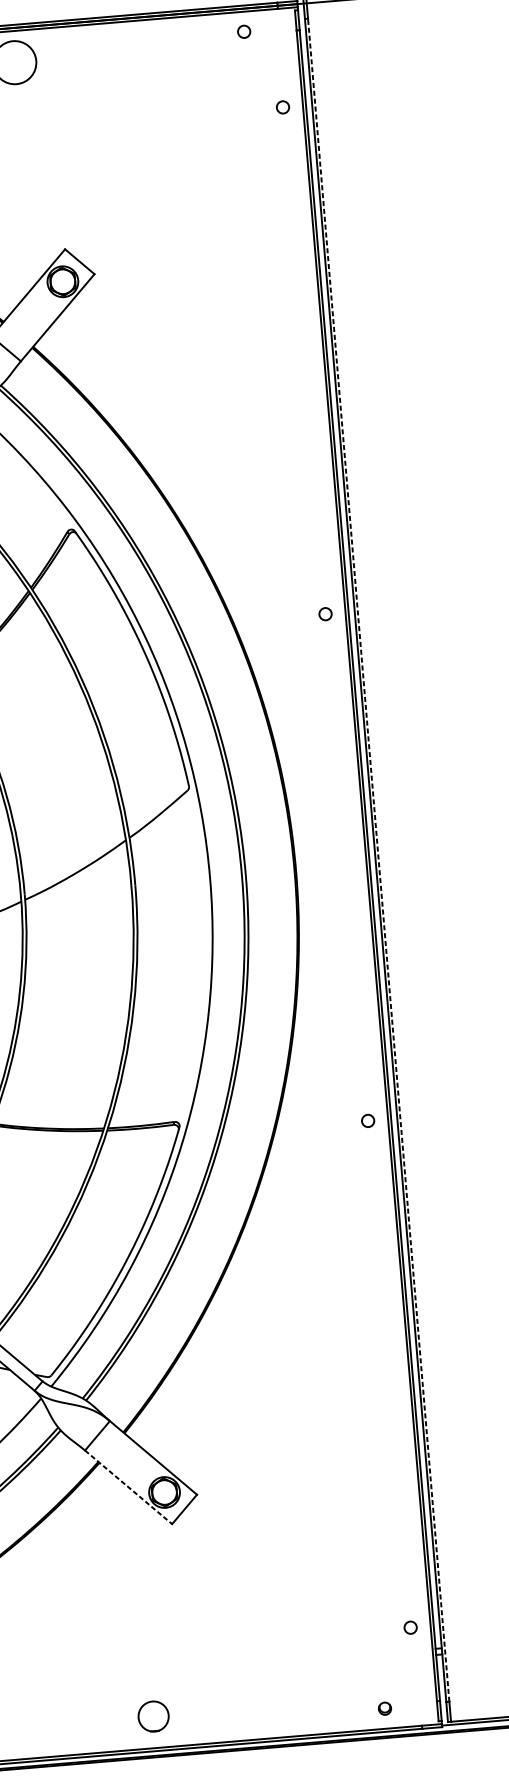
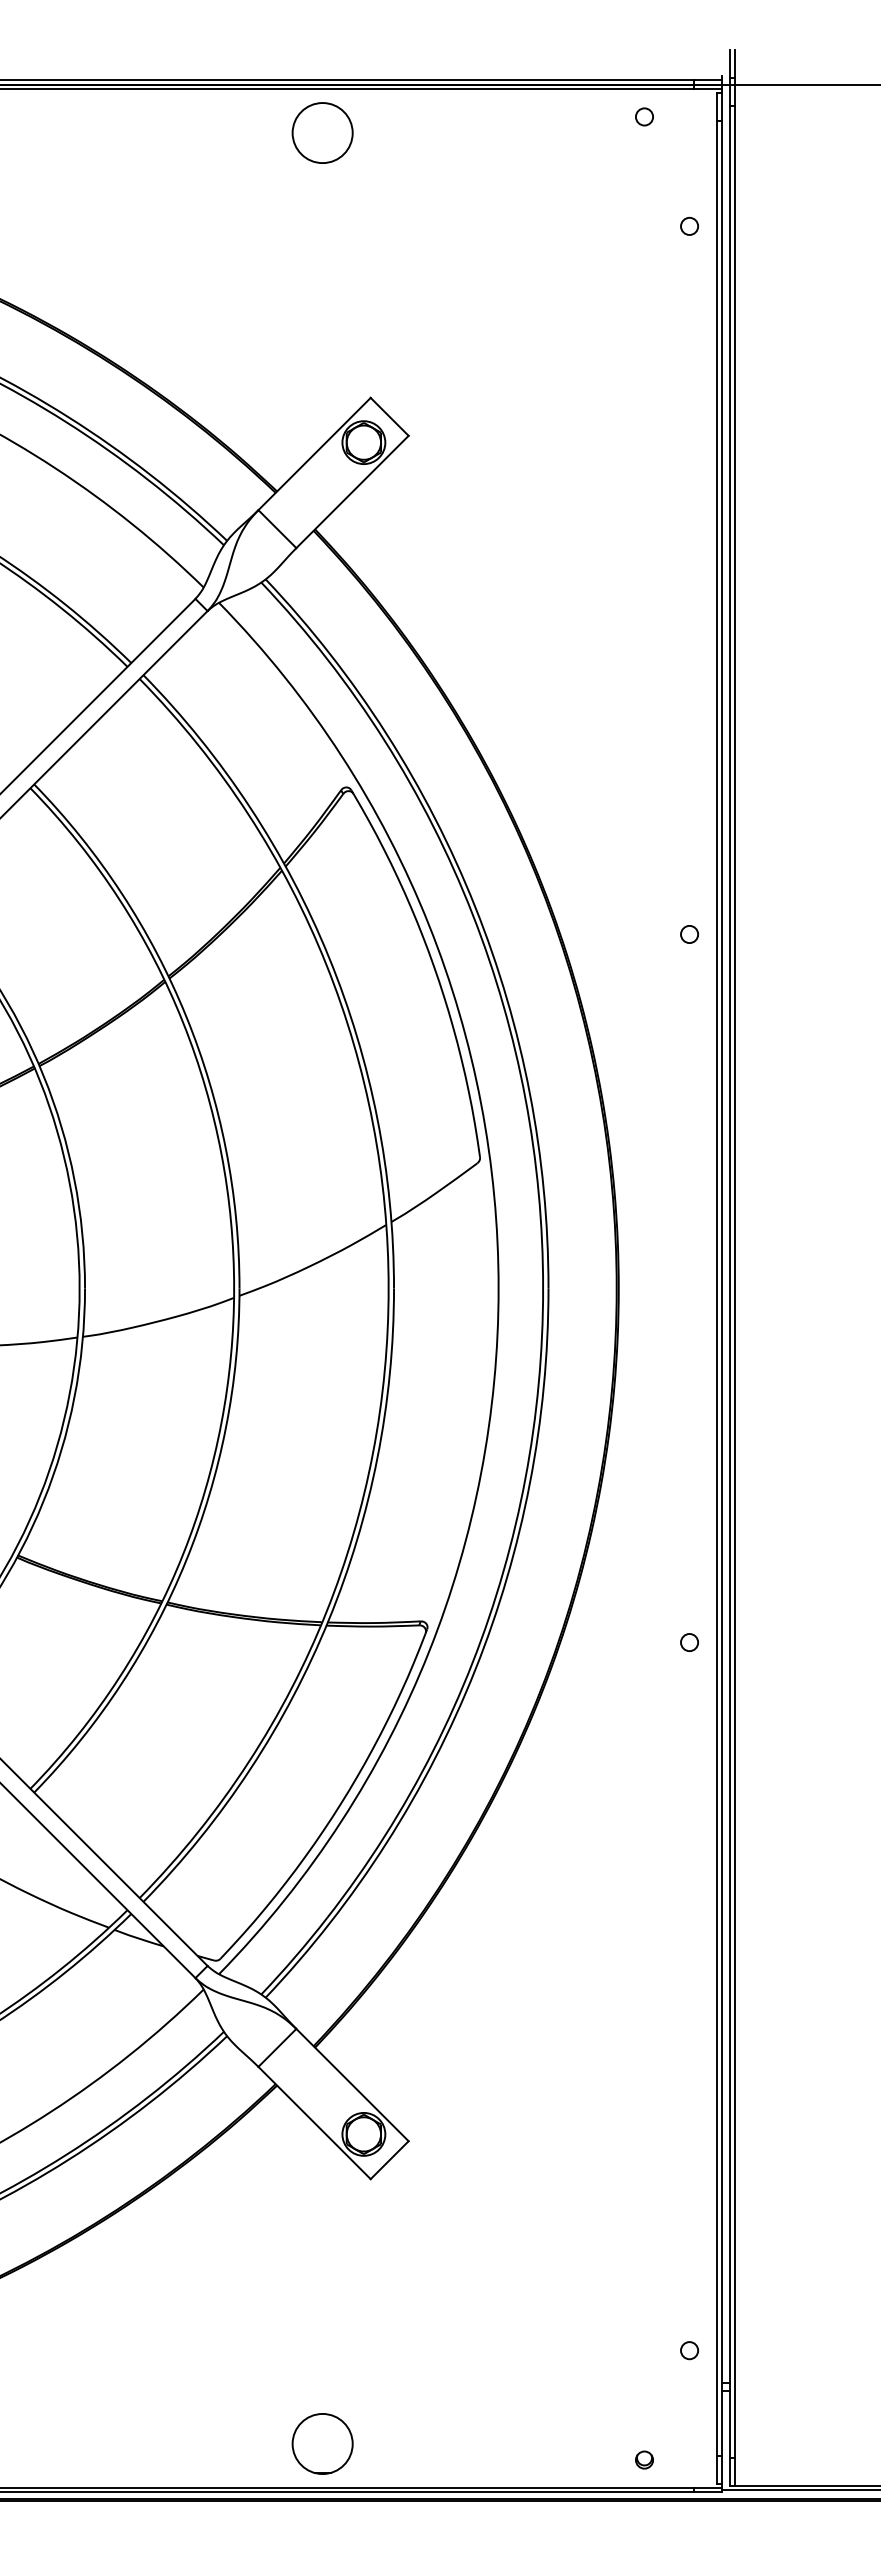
line: (378, 860) -> (734, 1282), dashed -> solid
line: (128, 1487) -> (314, 2123), dashed -> solid
circle: (153, 1716) -> (322, 2443), size x1.43

